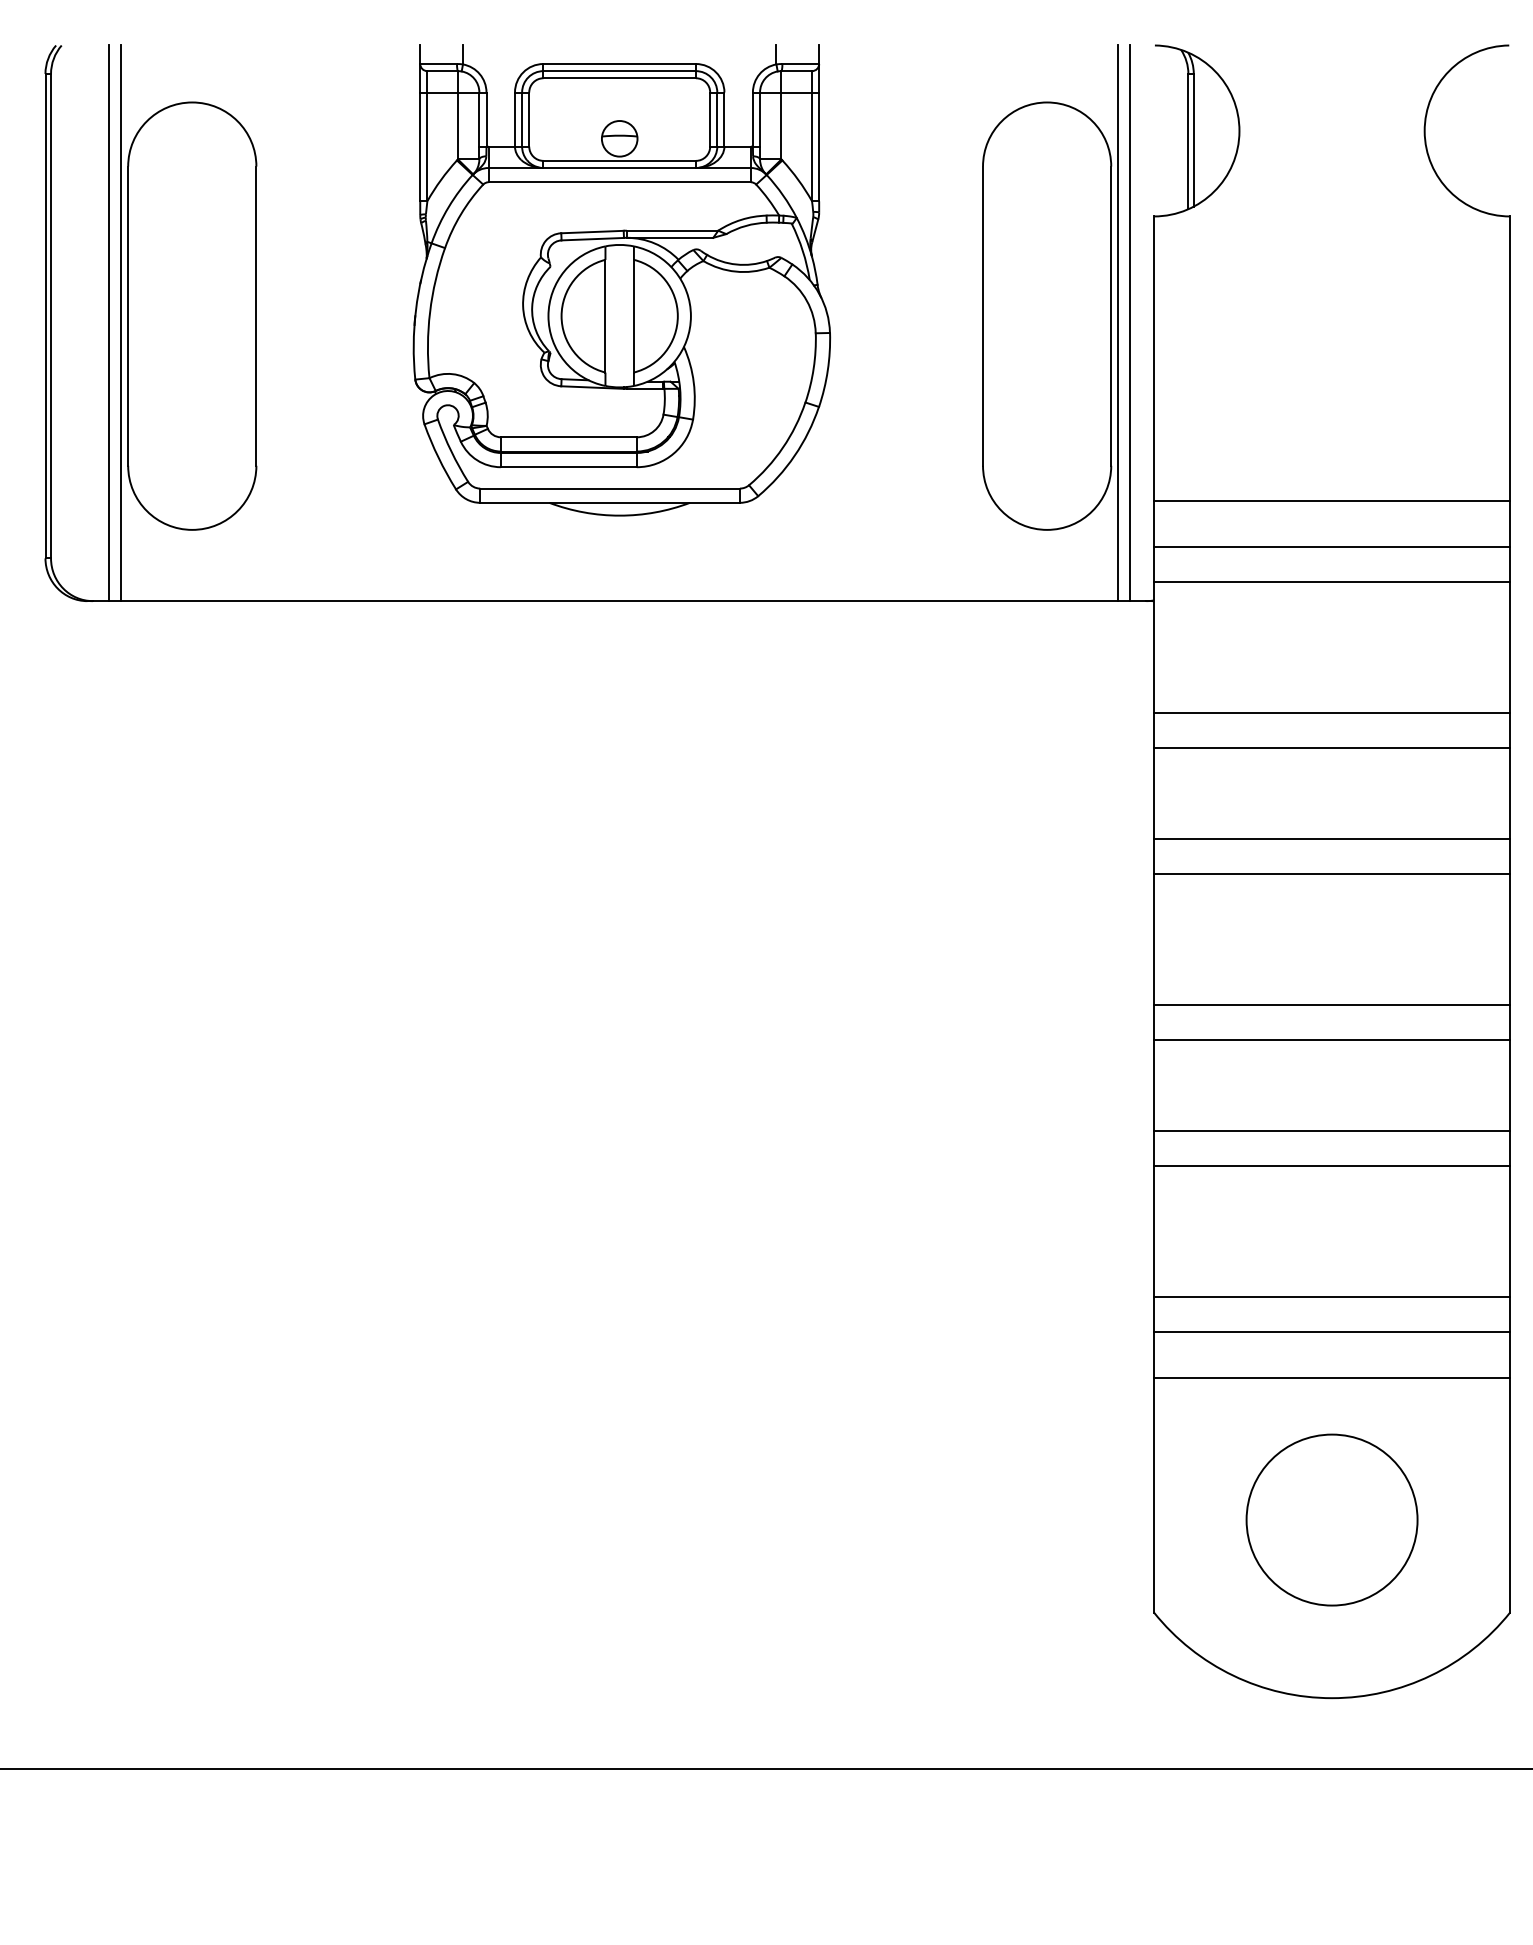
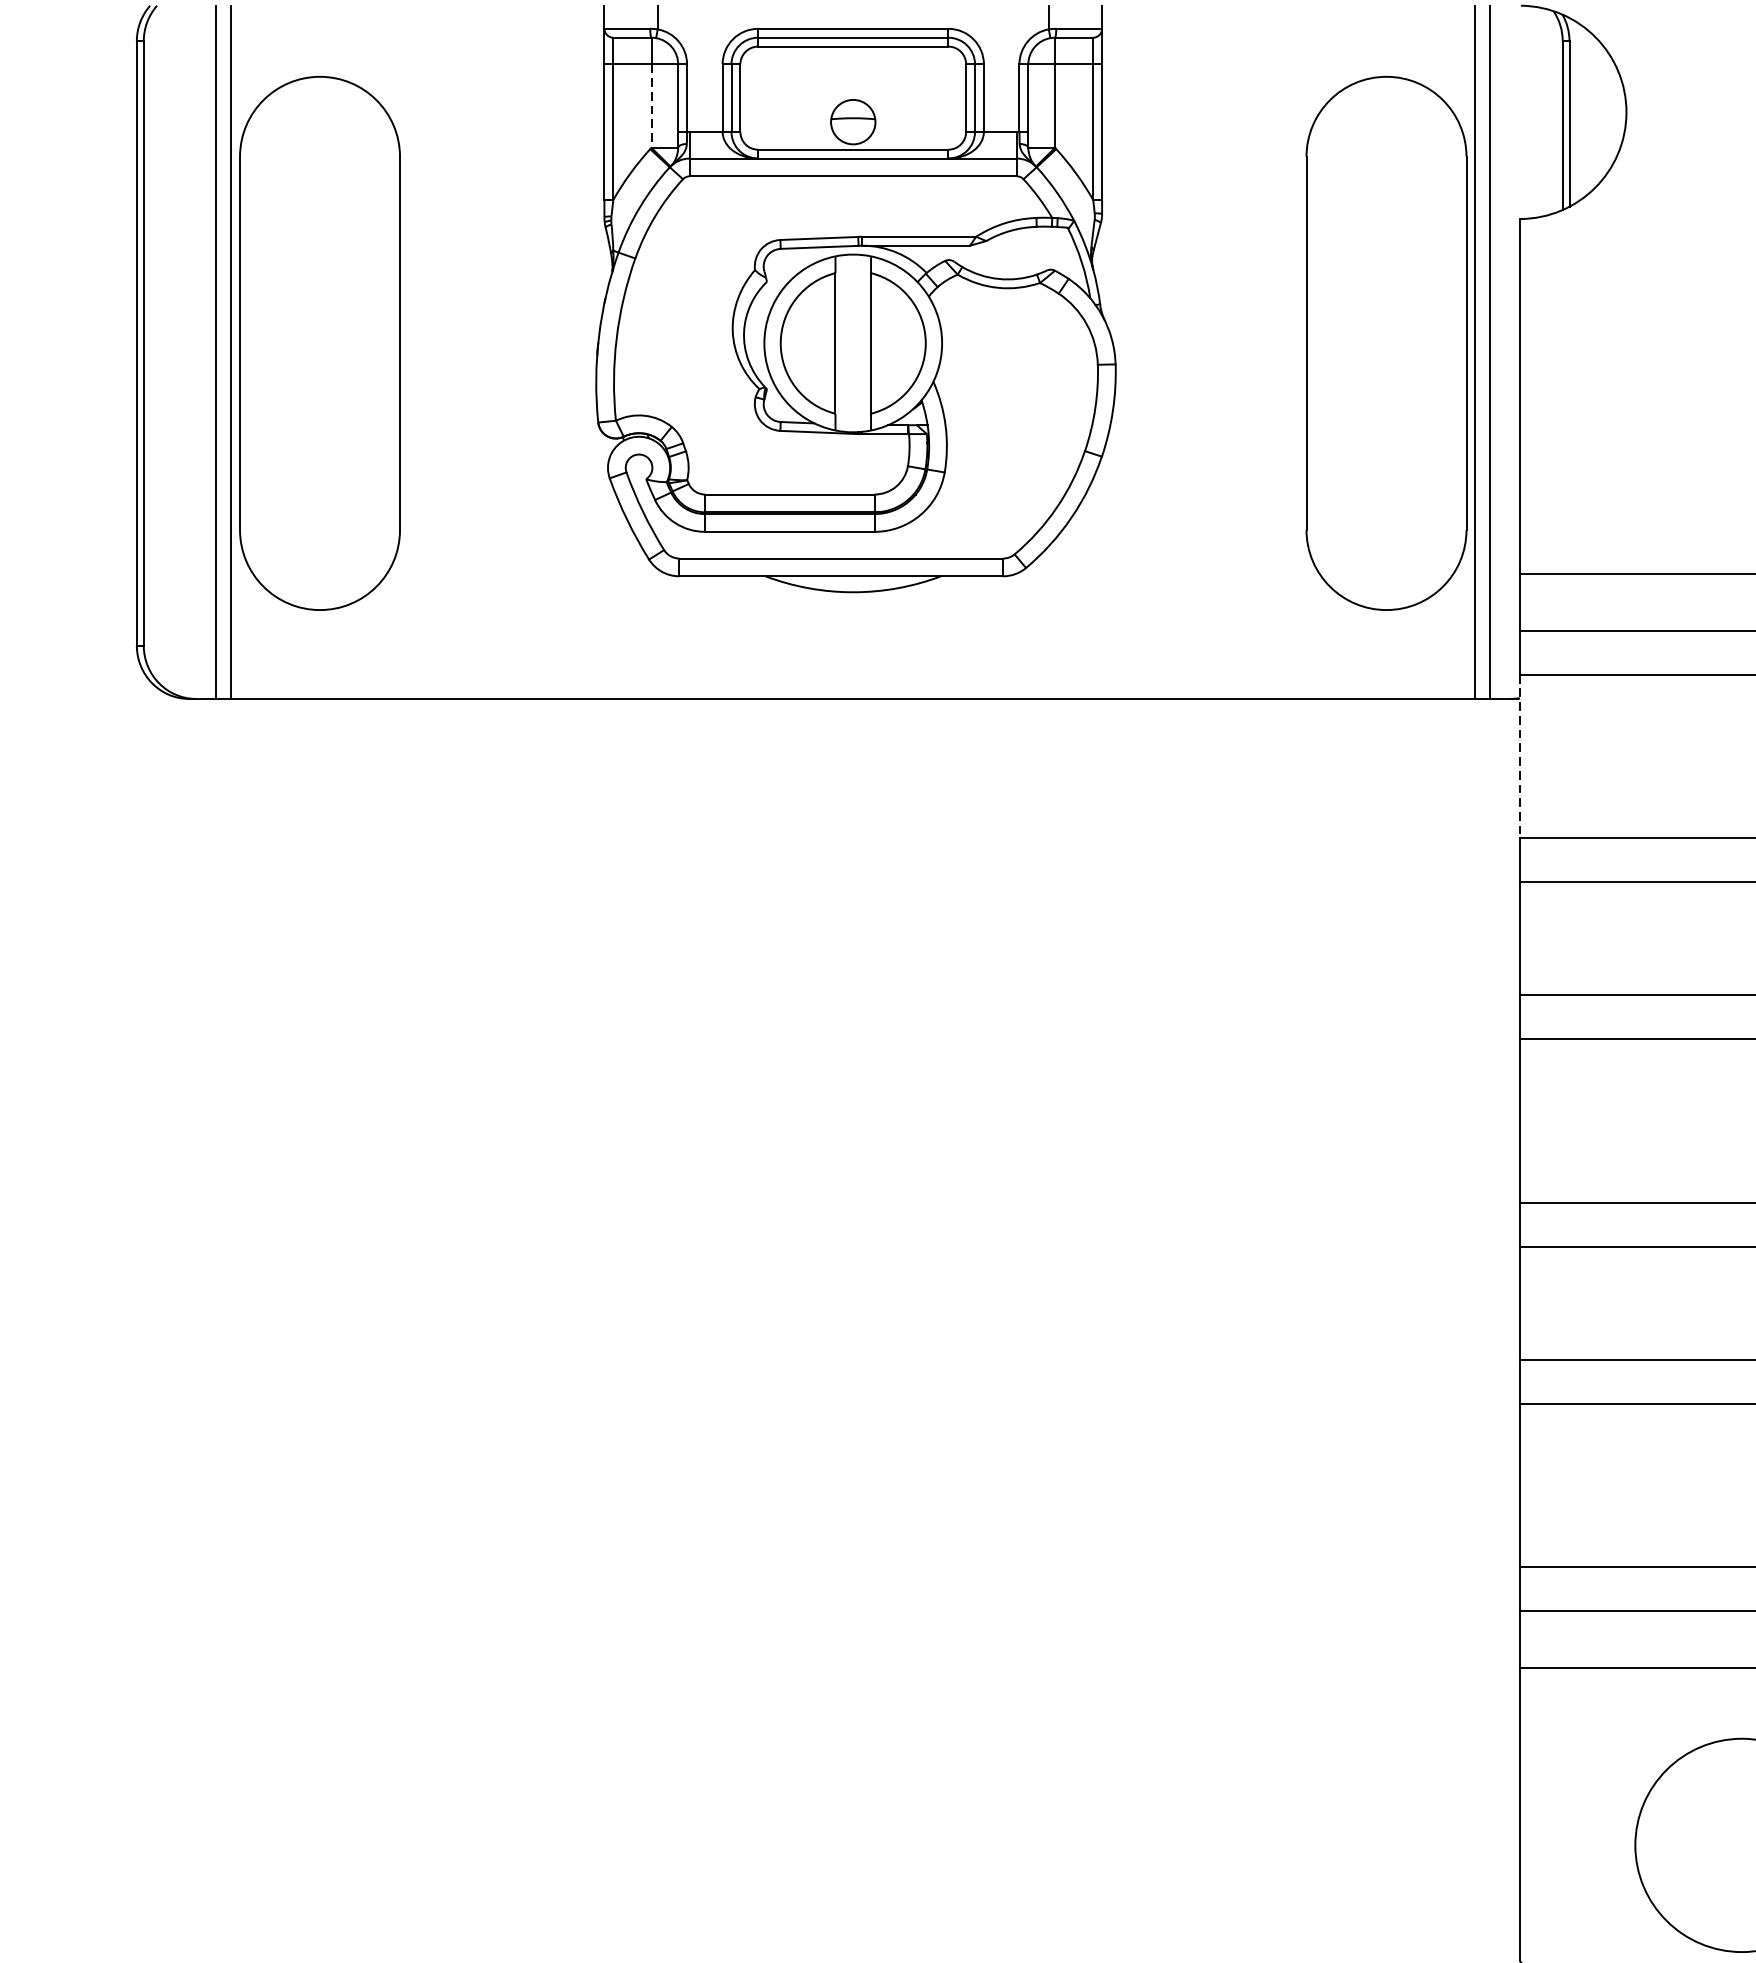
line: (458, 126) -> (652, 106), solid -> dashed
line: (1153, 647) -> (1519, 756), solid -> dashed

